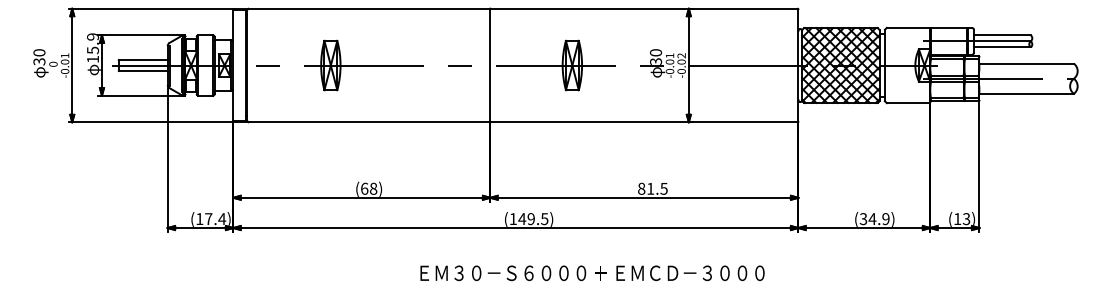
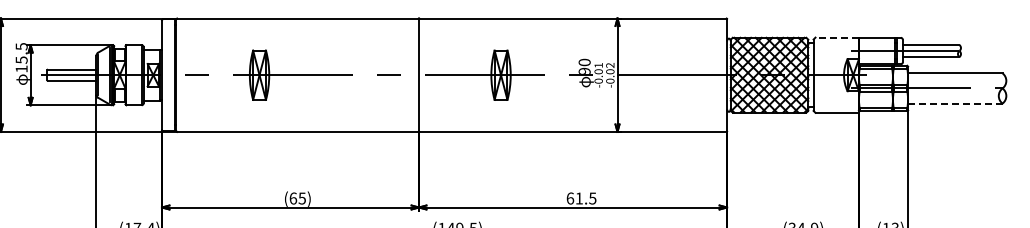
line: (908, 27) -> (837, 37), solid -> dashed
text: (92, 36) -> (21, 46), 15.9 -> 15.5
text: (655, 61) -> (584, 71), 30 -> 90
line: (1027, 93) -> (956, 103), solid -> dashed
text: (373, 188) -> (302, 198), (68) -> (65)
text: (641, 188) -> (570, 198), 81.5 -> 61.5

